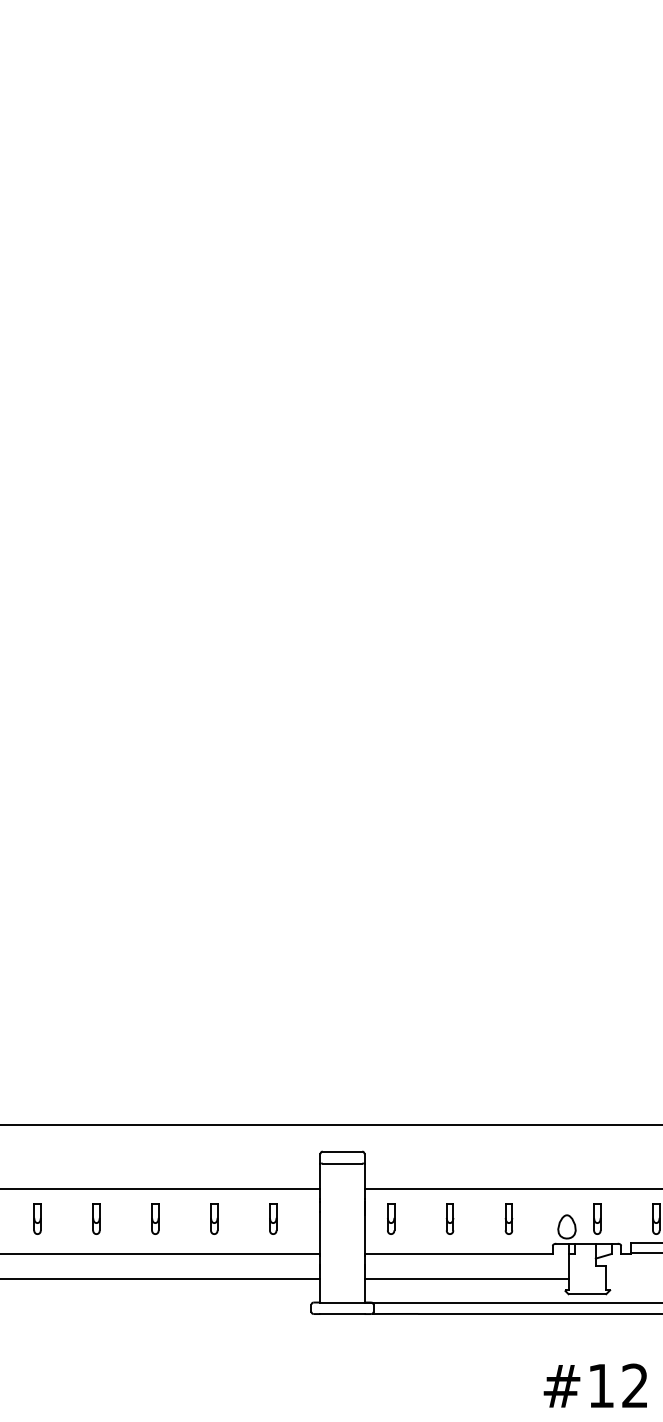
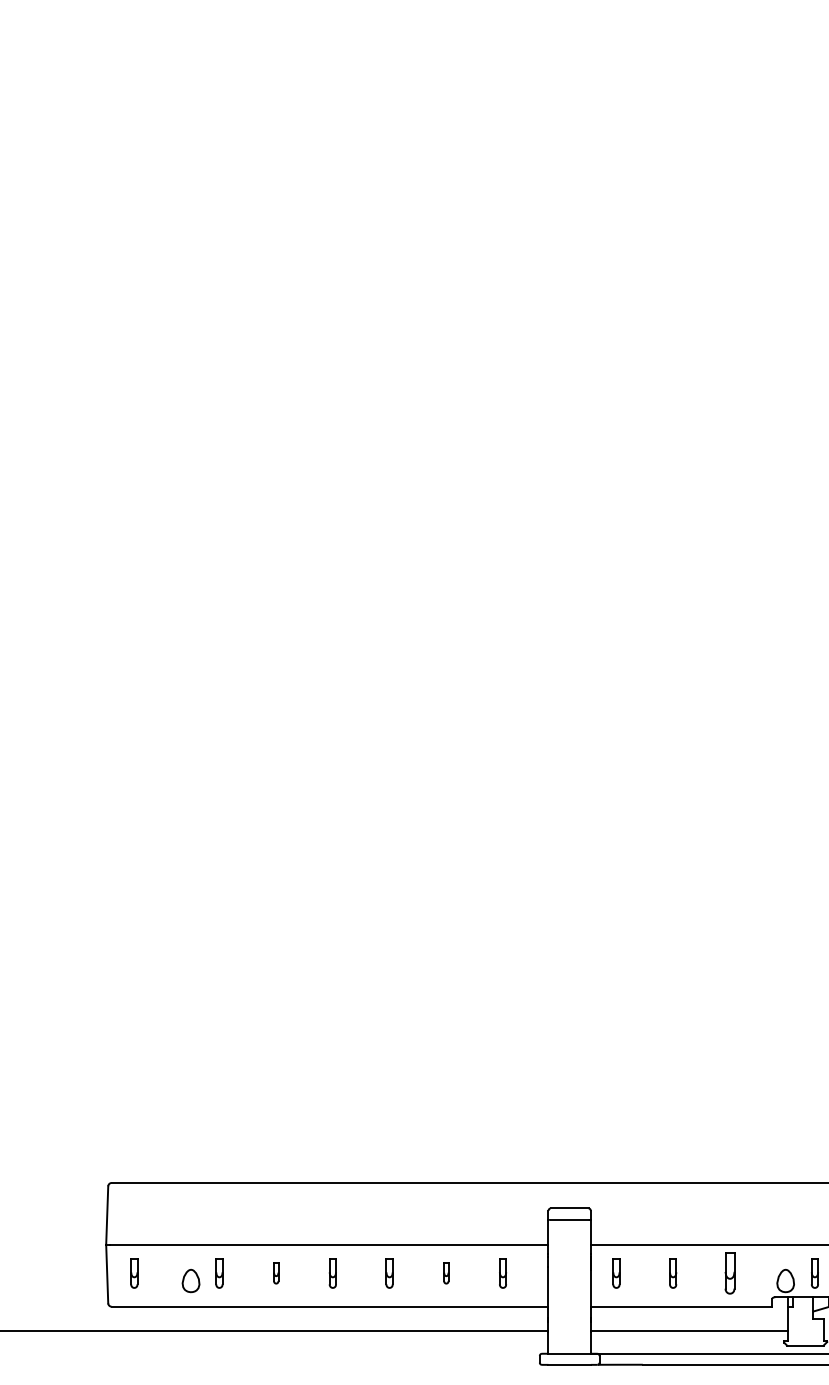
part: (37, 1219) -> (276, 1273), size x0.7
part: (214, 1219) -> (446, 1273), size x0.7
part: (508, 1219) -> (729, 1273), size x1.4

